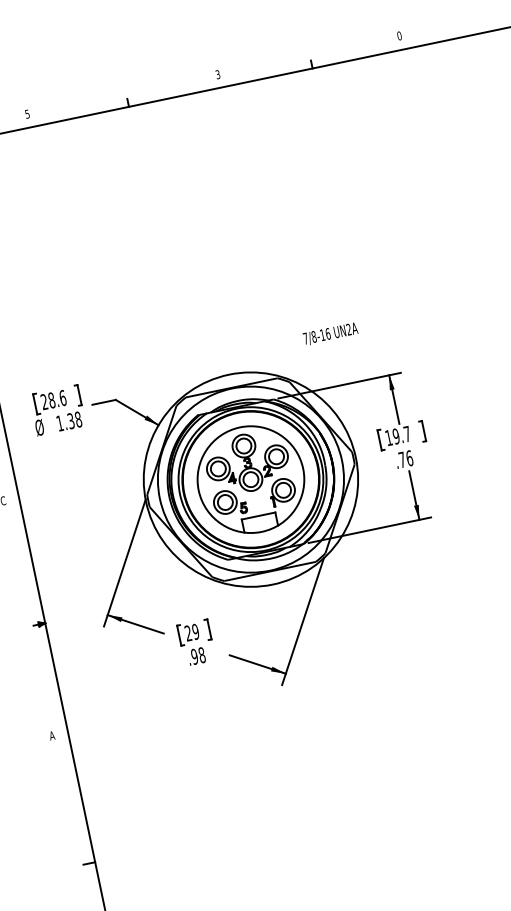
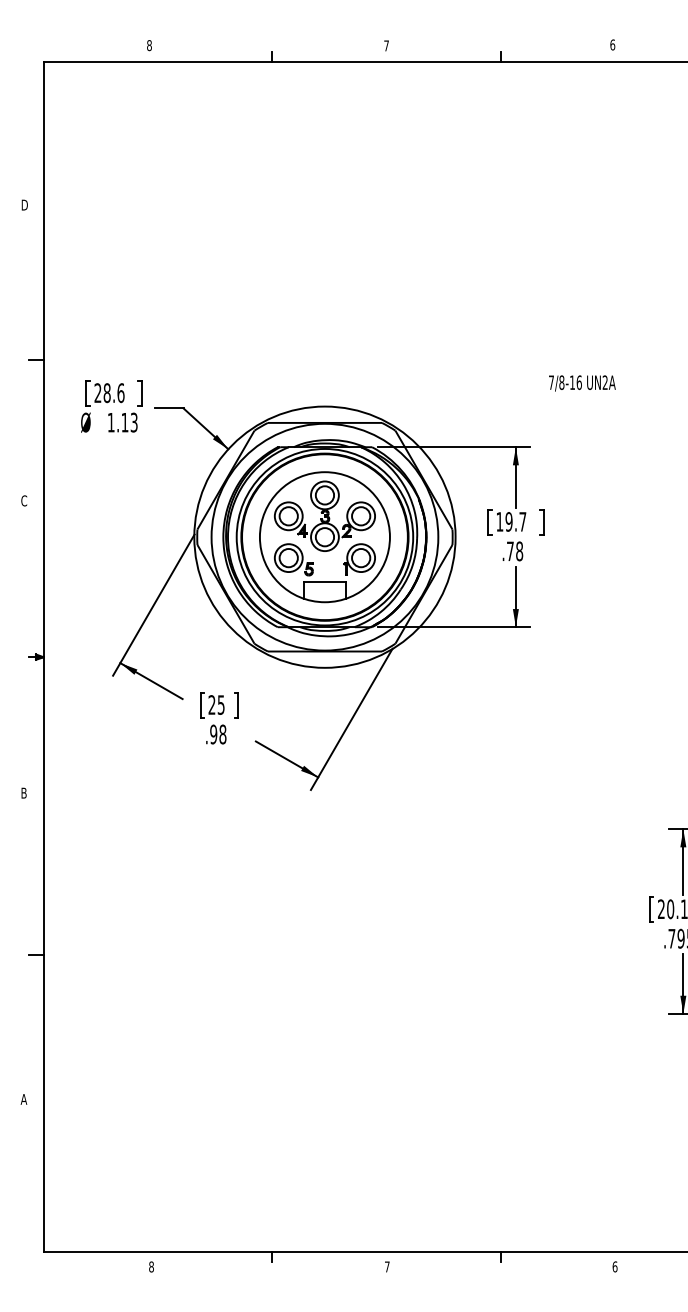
text: (399, 35) -> (612, 44), 0 -> 6
text: (217, 74) -> (386, 45), 3 -> 7
text: (27, 114) -> (149, 45), 5 -> 8
text: (330, 334) -> (582, 383), moved
text: (74, 420) -> (129, 422), 1.38 -> 1.13
text: (409, 458) -> (519, 551), .76 -> .78
text: (195, 631) -> (220, 704), 29 -> 25
text: (51, 735) -> (23, 792), A -> B

